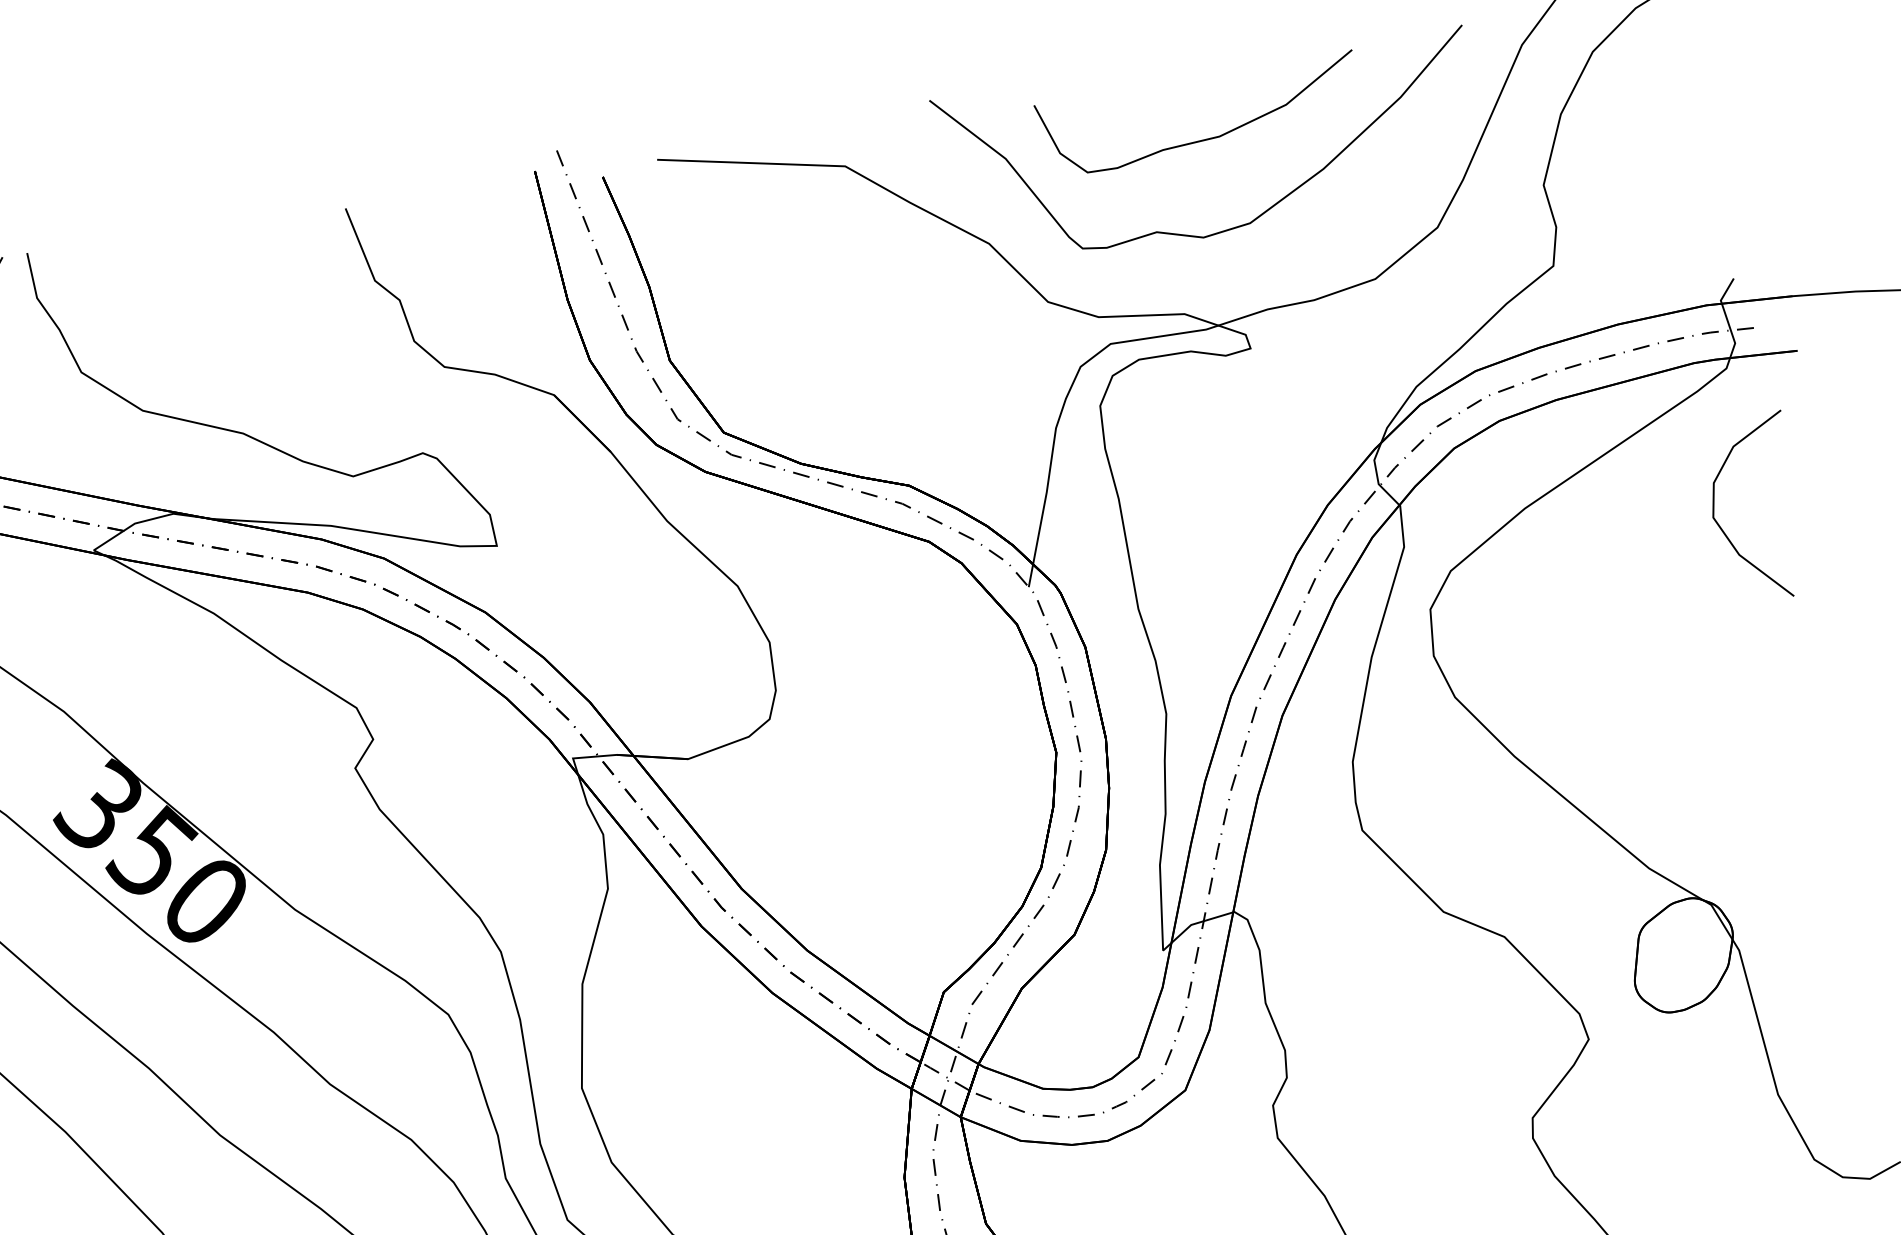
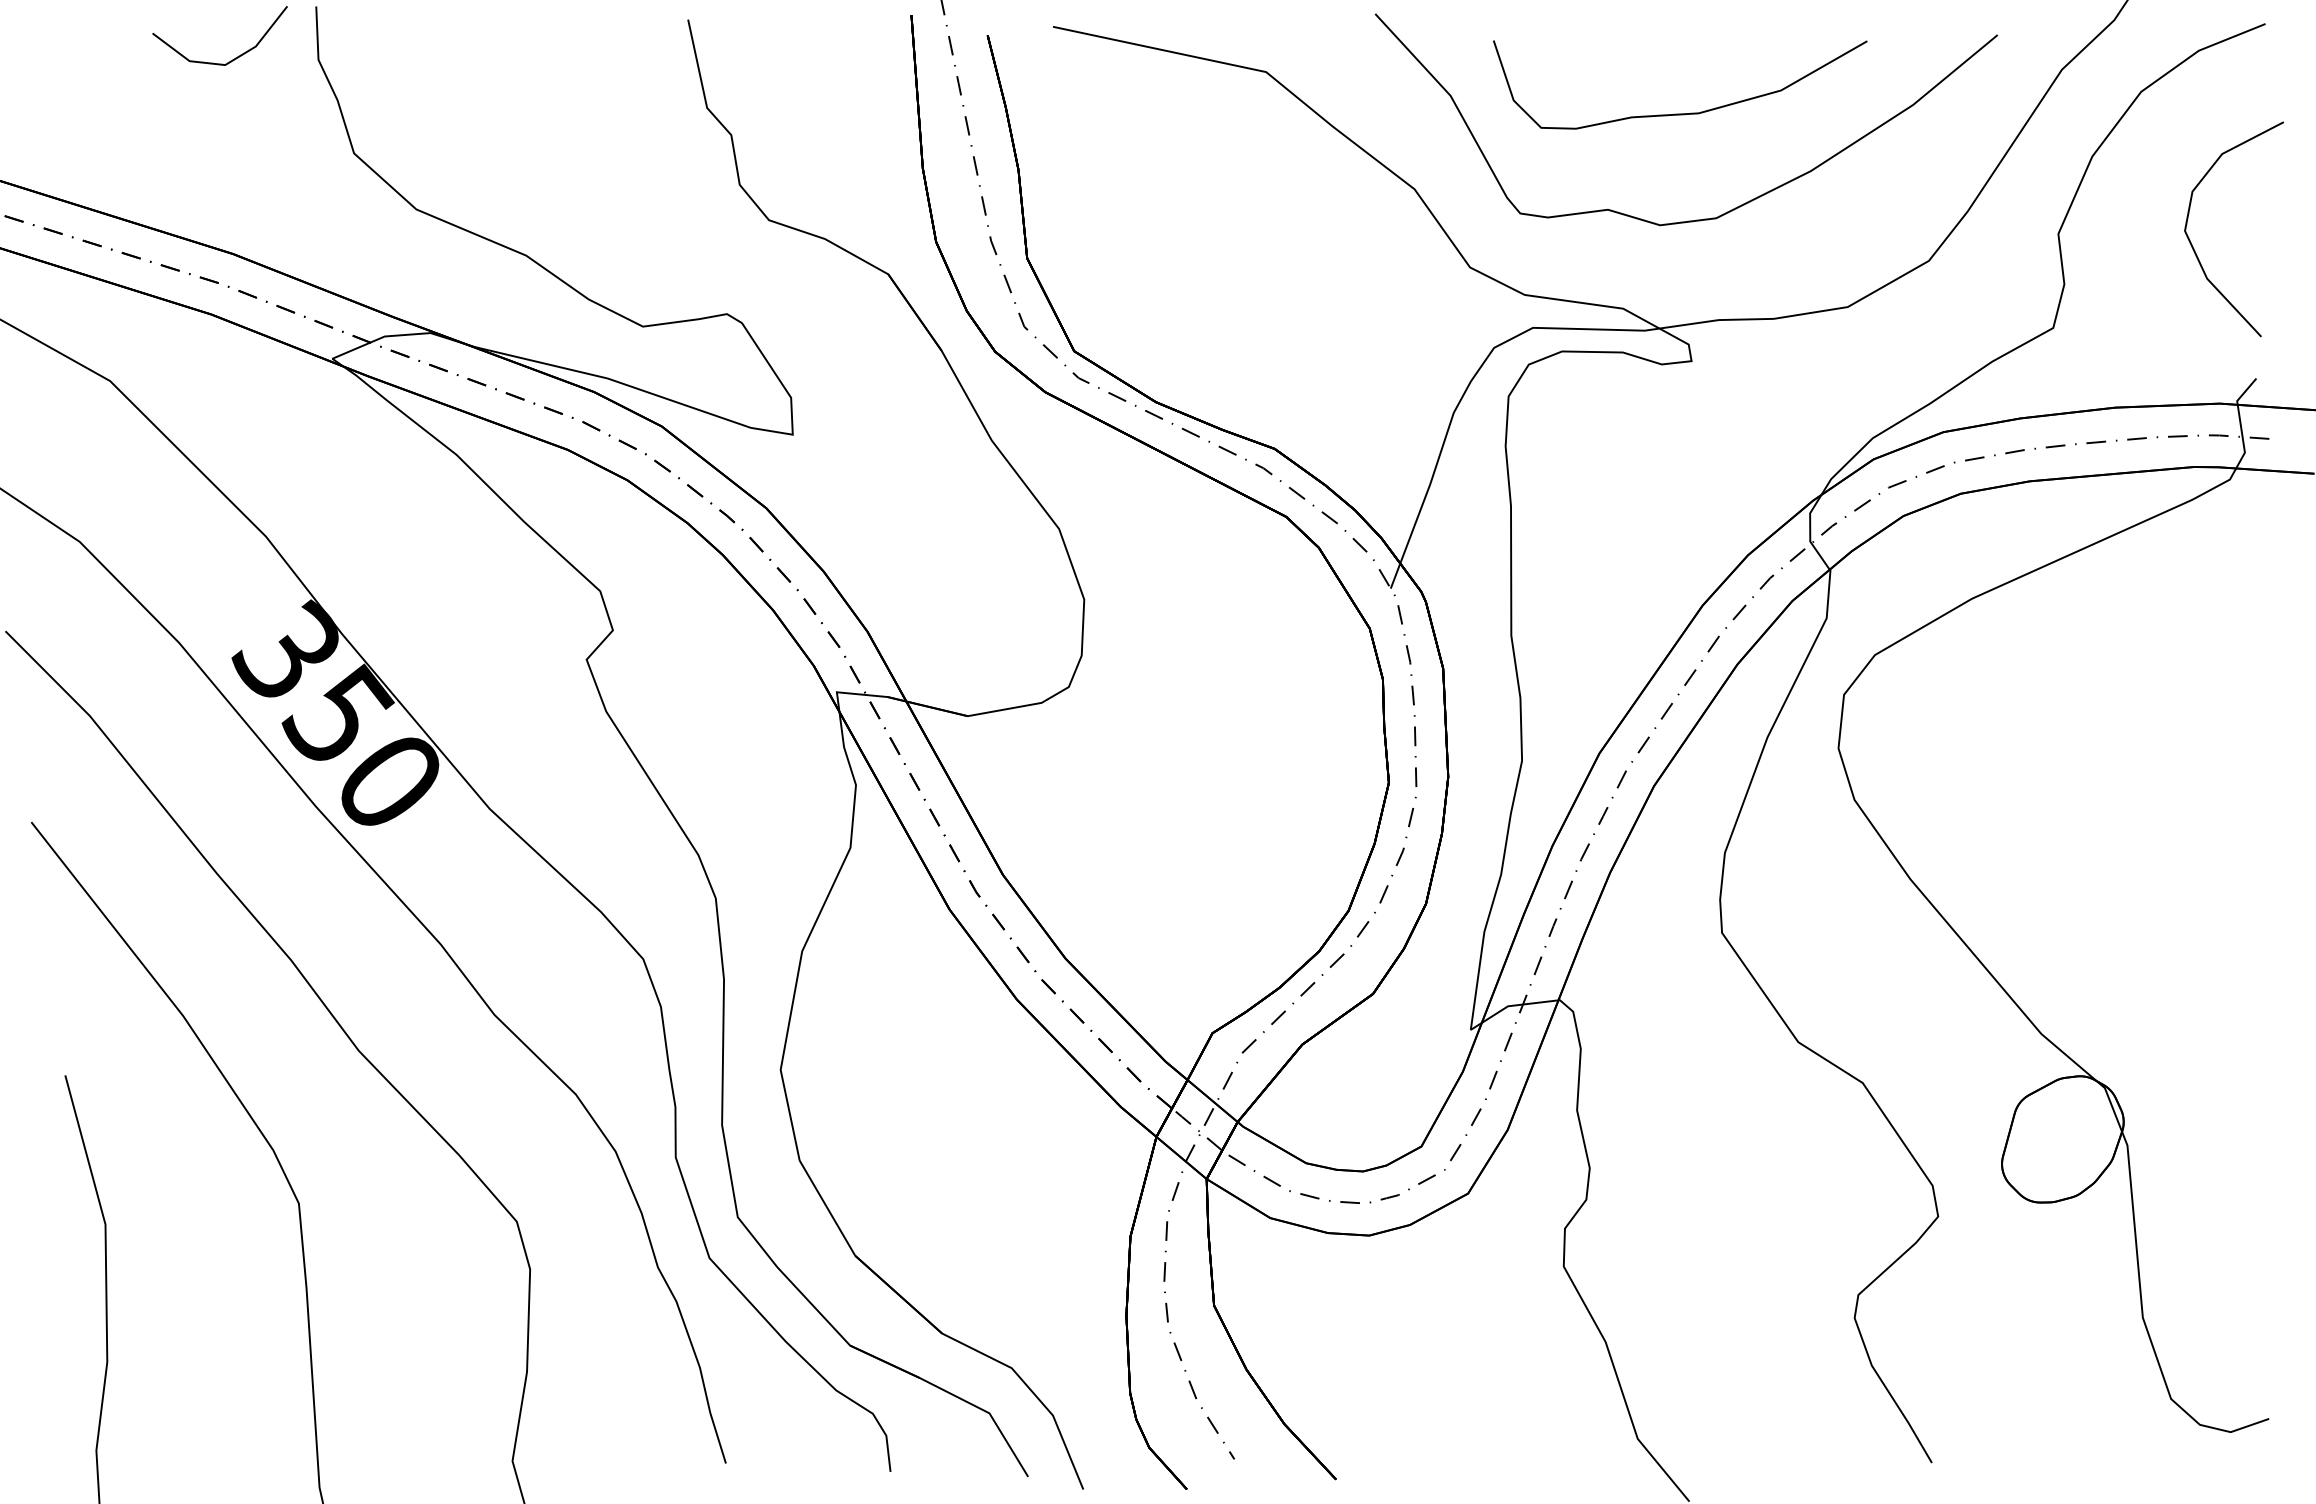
curve: (1724, 531) -> (2194, 248), moved

